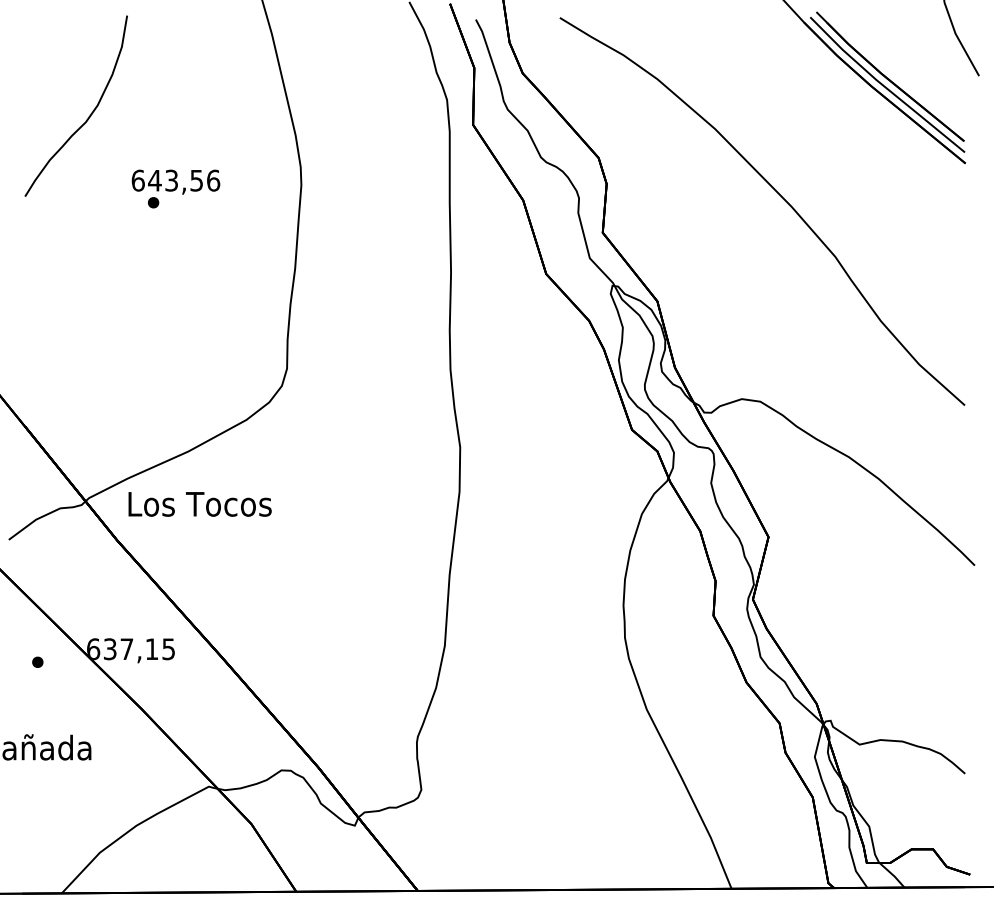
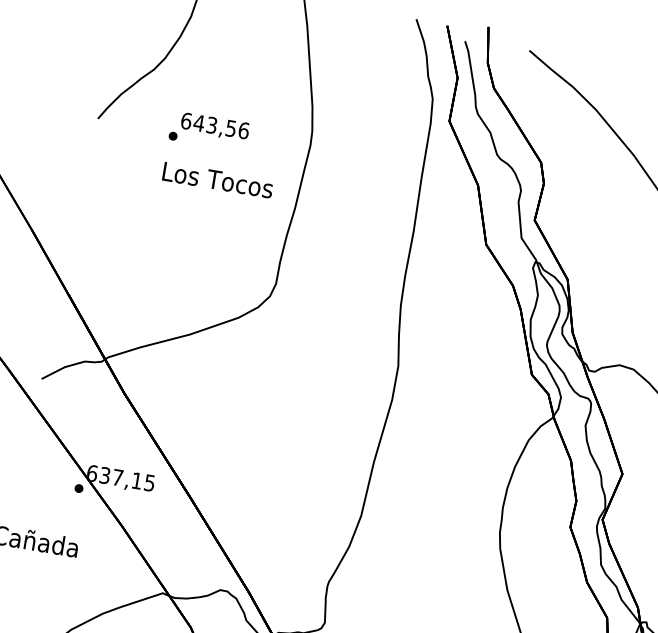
part: (153, 202) -> (173, 136), moved
text: (199, 504) -> (217, 180), moved
part: (37, 661) -> (78, 487), moved

